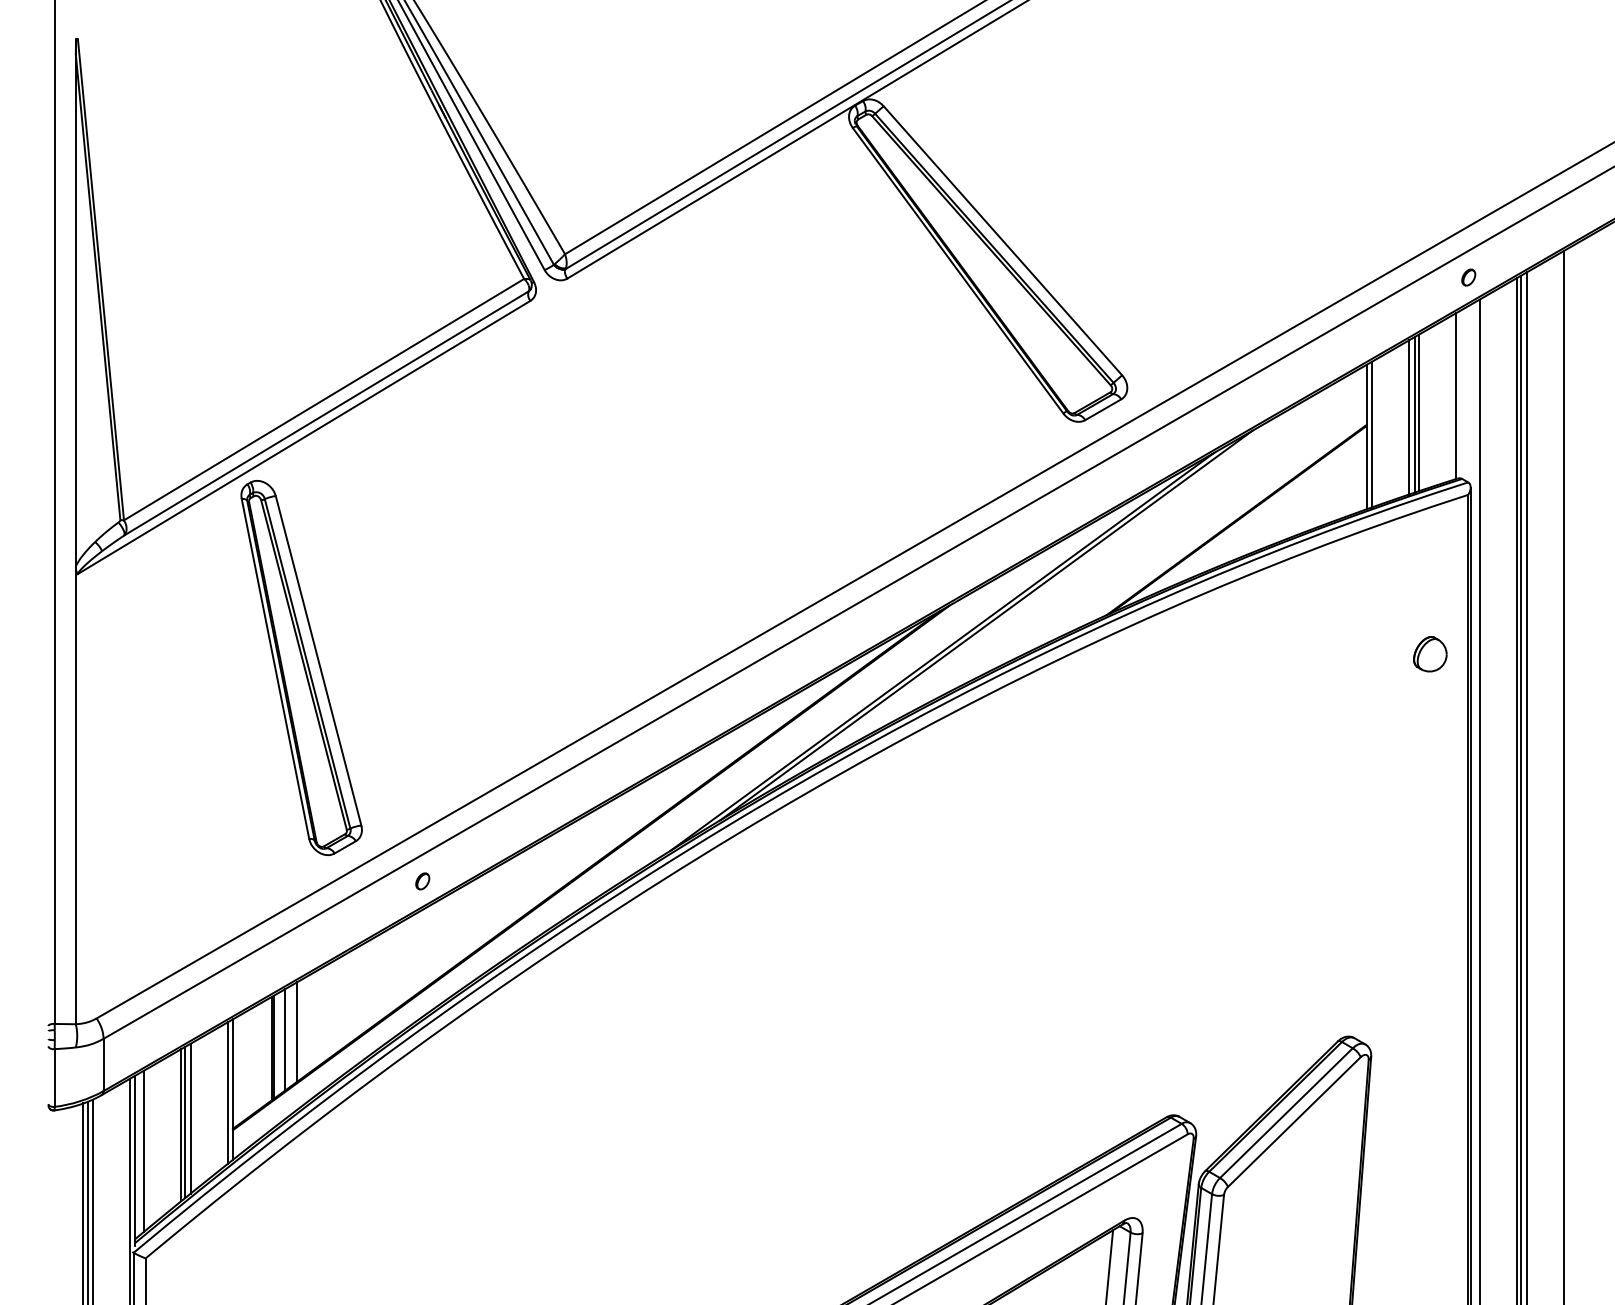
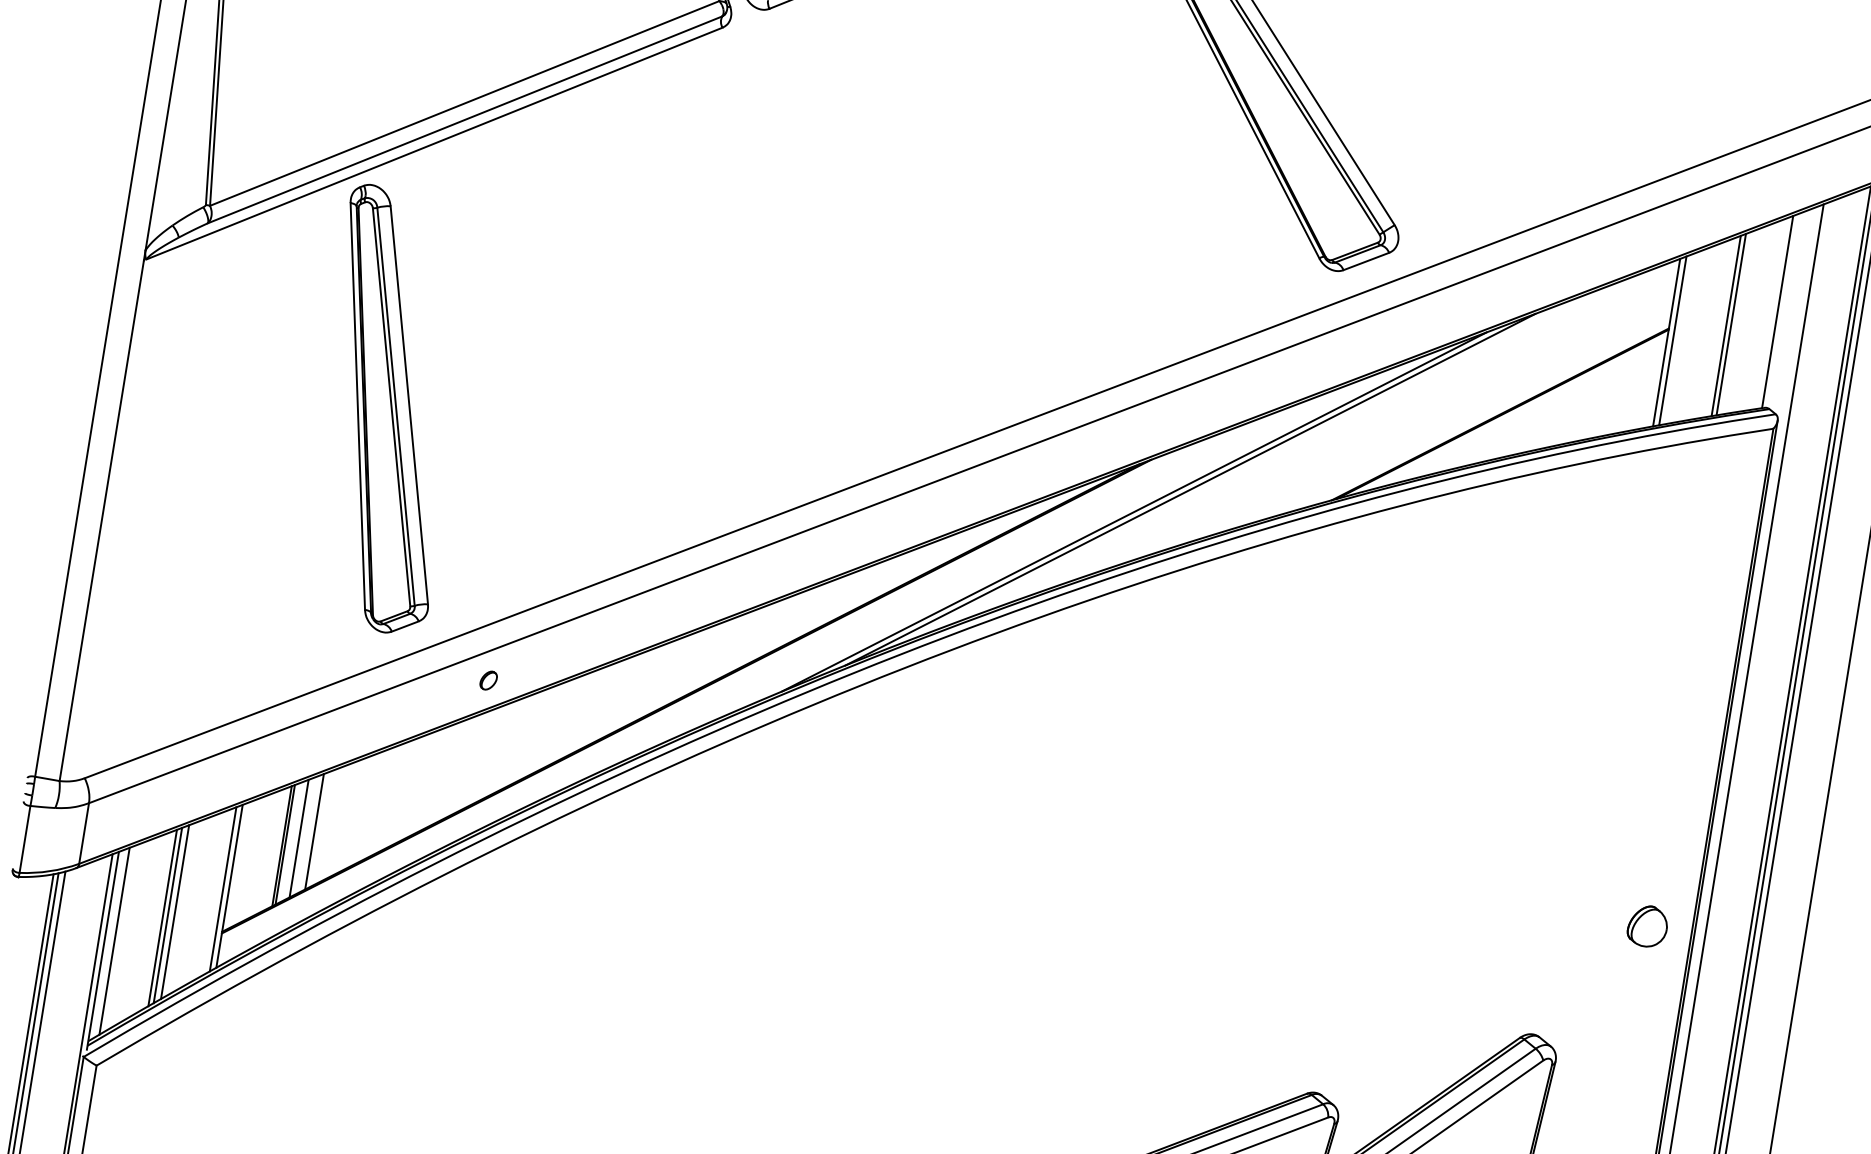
part: (1468, 277) -> (1814, 176), removed
line: (1408, 417) -> (1718, 327), removed
part: (1430, 654) -> (1647, 926), moved

